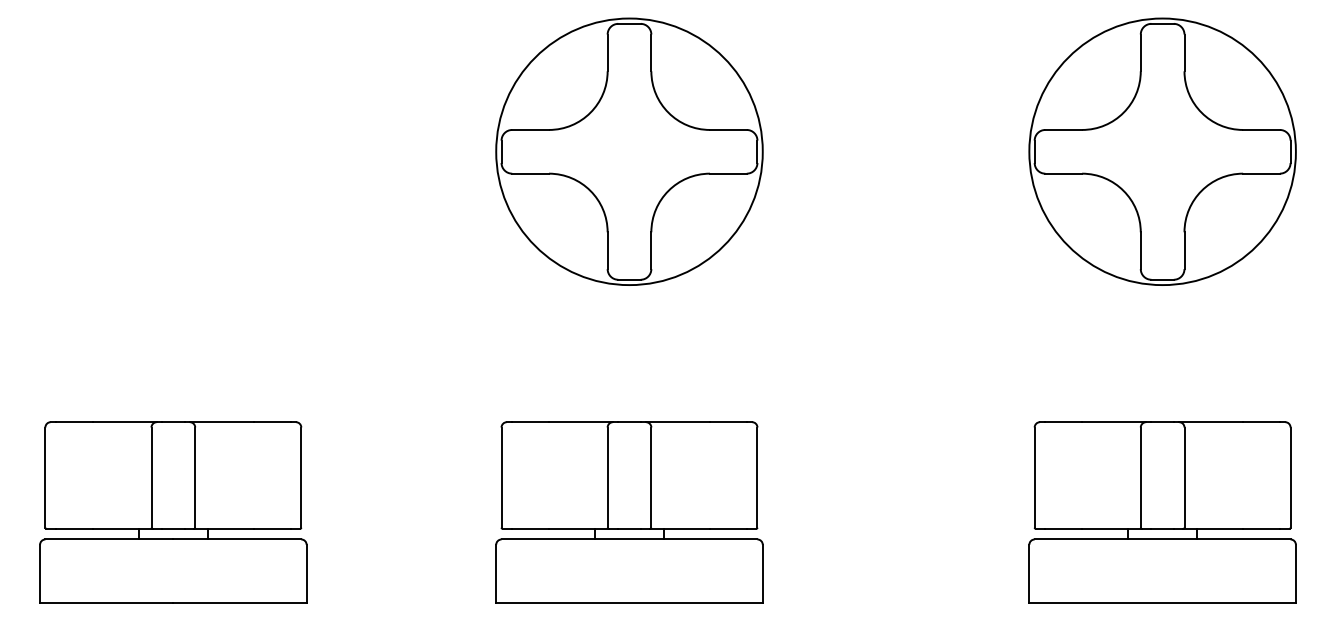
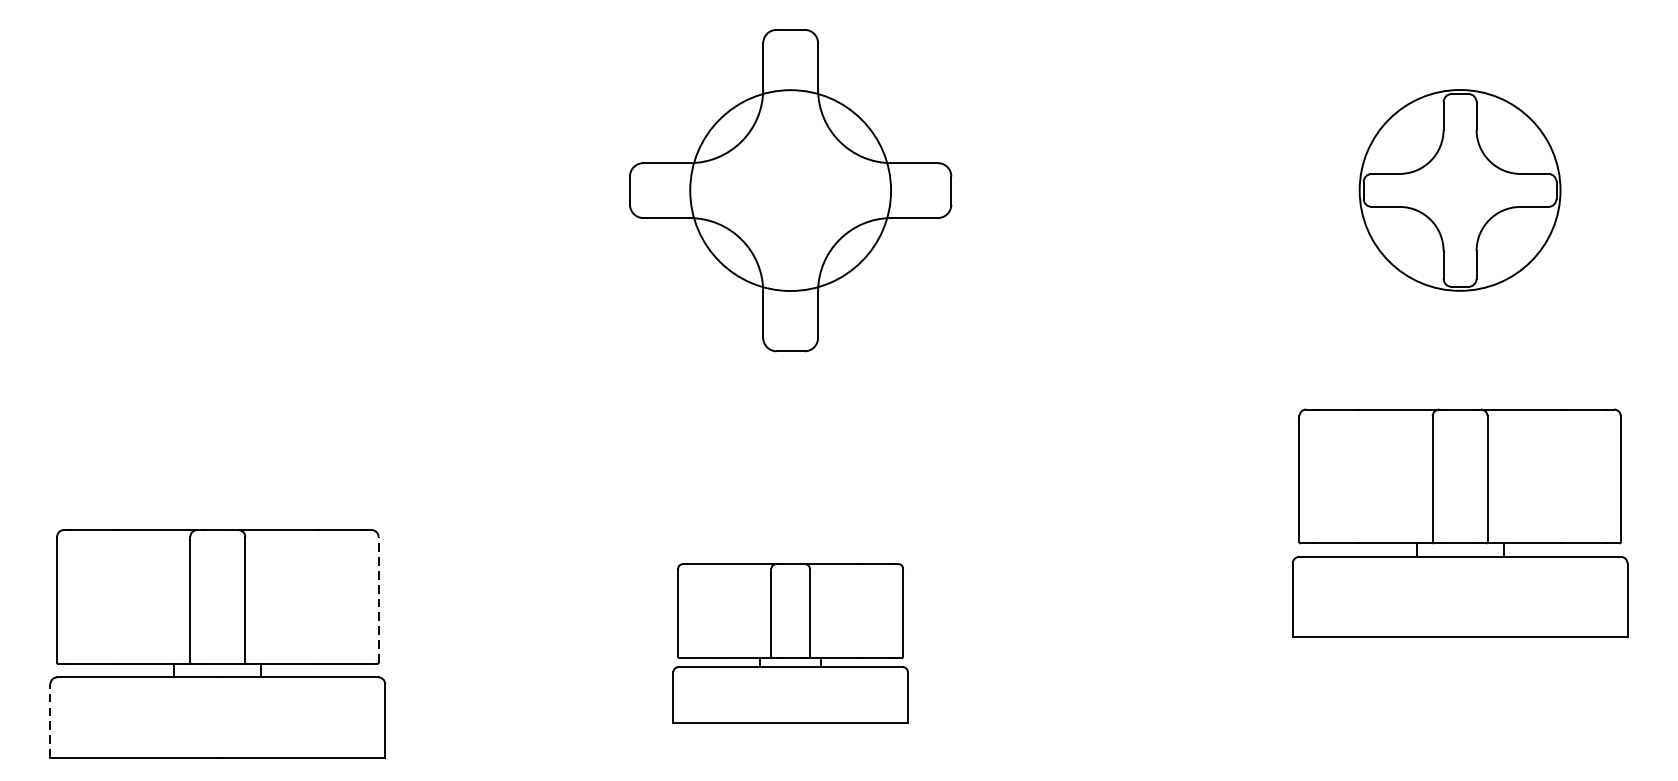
circle: (629, 151) -> (790, 190), size x0.6
part: (1162, 151) -> (1459, 190), size x0.6
line: (301, 477) -> (378, 599), solid -> dashed
part: (629, 512) -> (790, 643), size x0.7
part: (1162, 512) -> (1459, 522), moved
line: (40, 573) -> (50, 720), solid -> dashed

